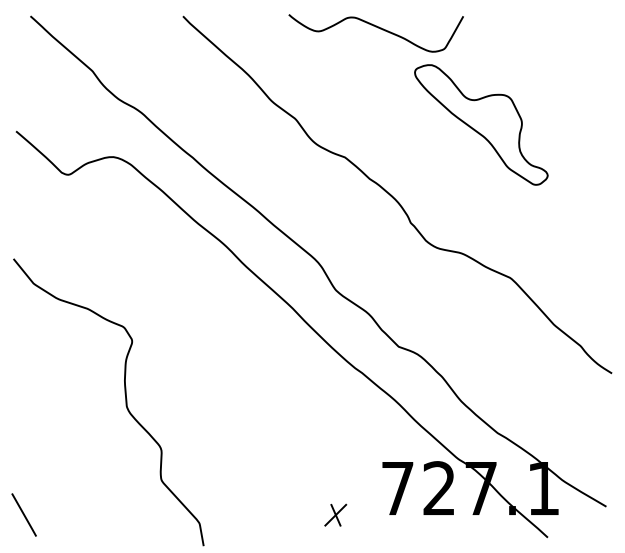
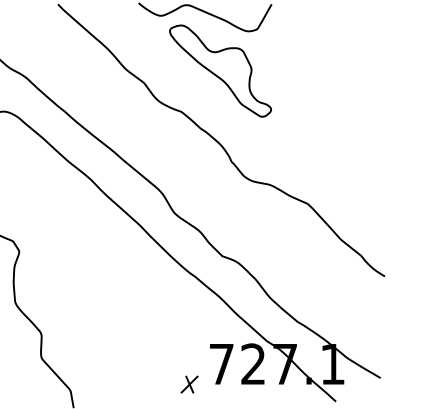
part: (481, 124) -> (220, 70), moved
part: (335, 514) -> (189, 384), moved

